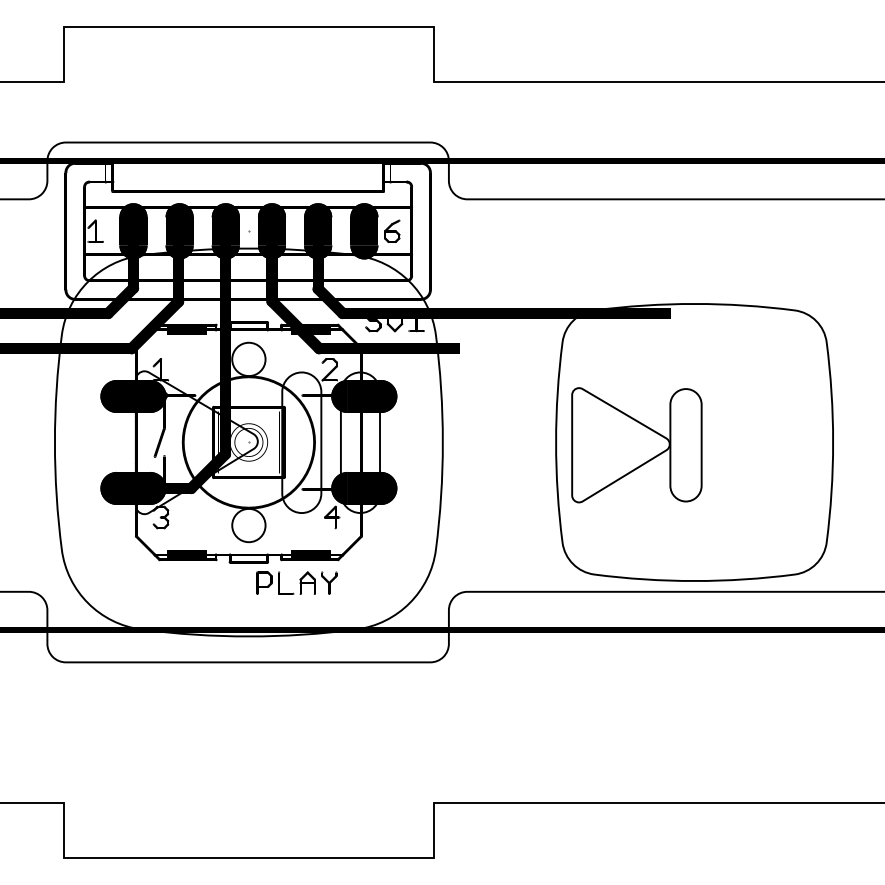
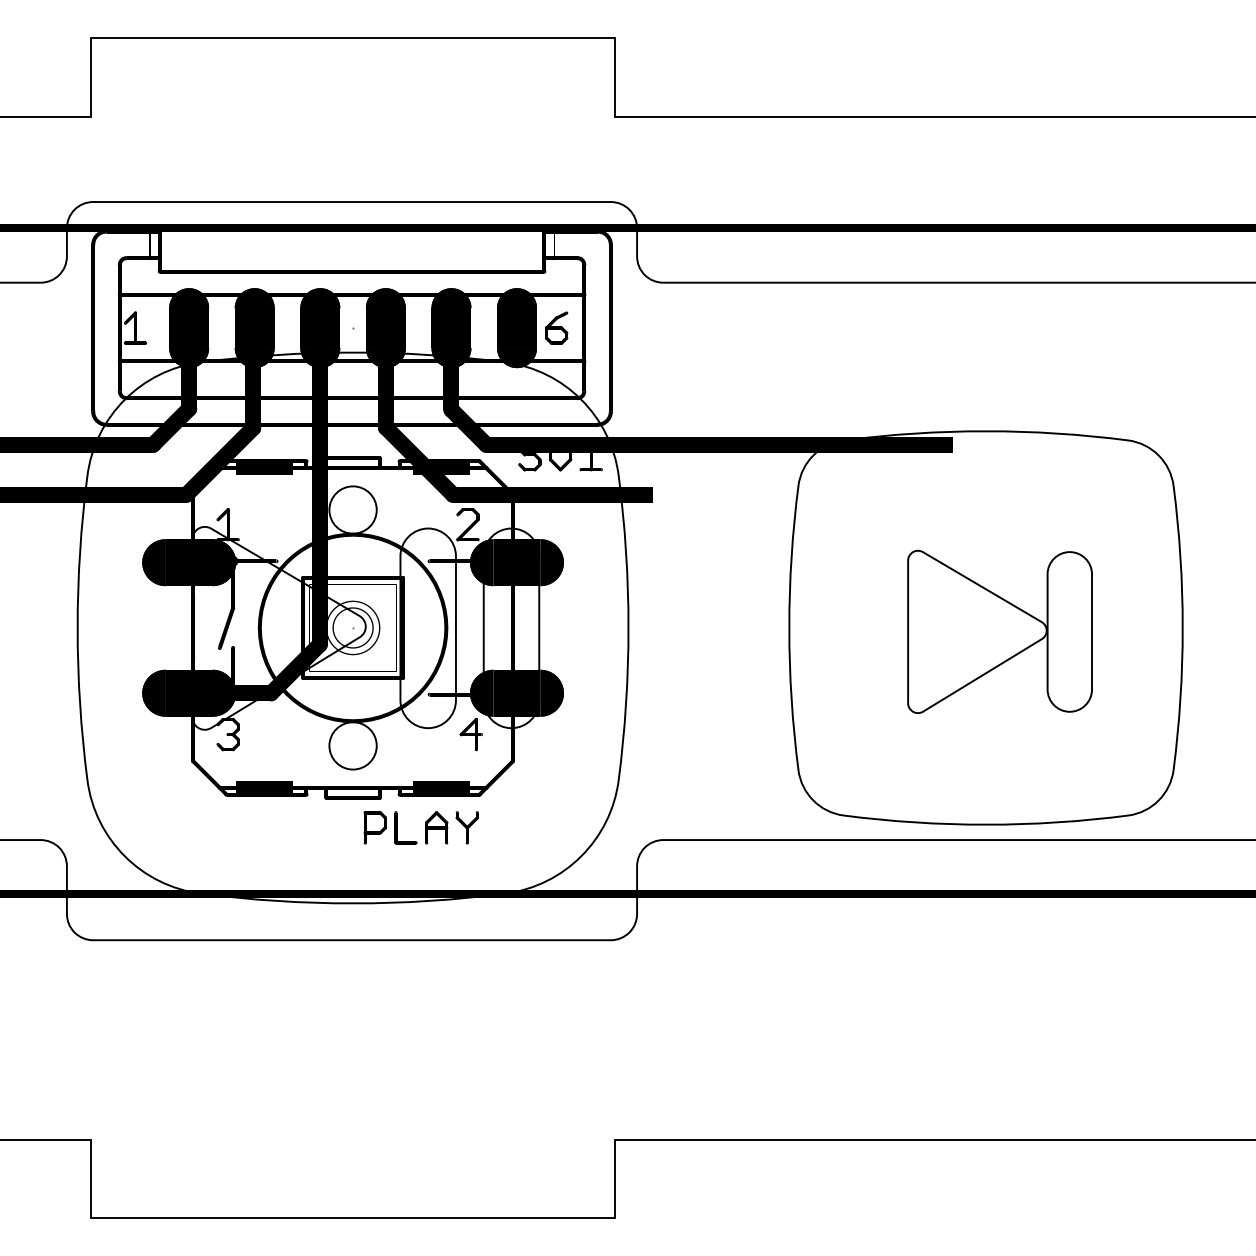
part: (636, 444) -> (999, 631), moved

